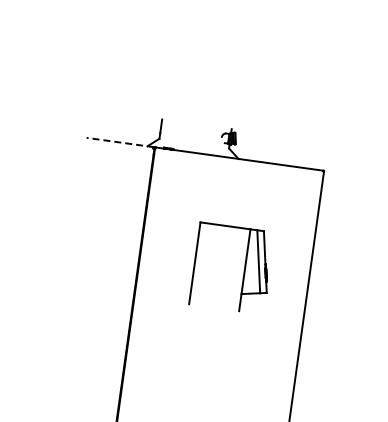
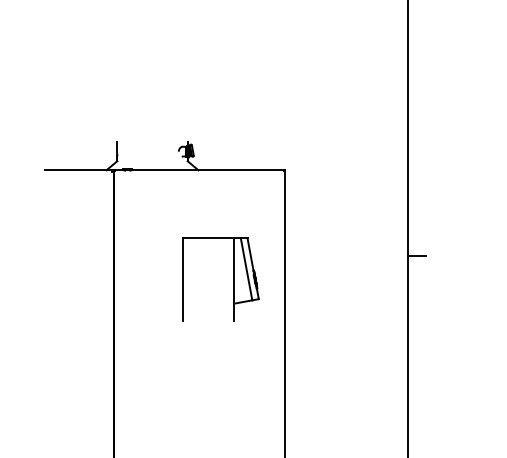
line: (120, 142) -> (79, 170), dashed -> solid
part: (244, 270) -> (233, 279), moved

